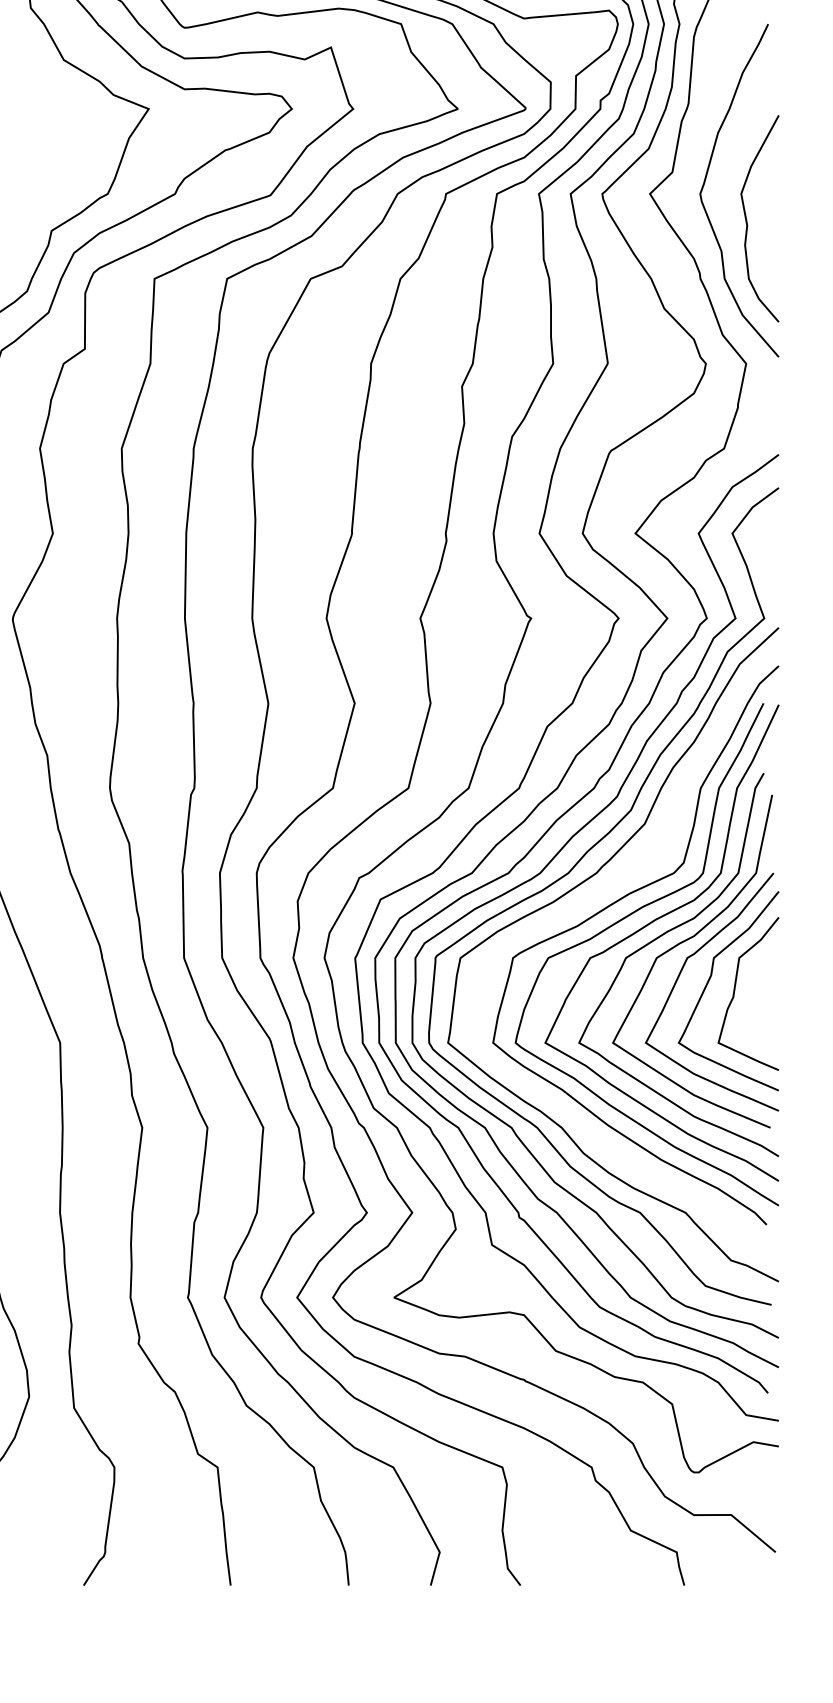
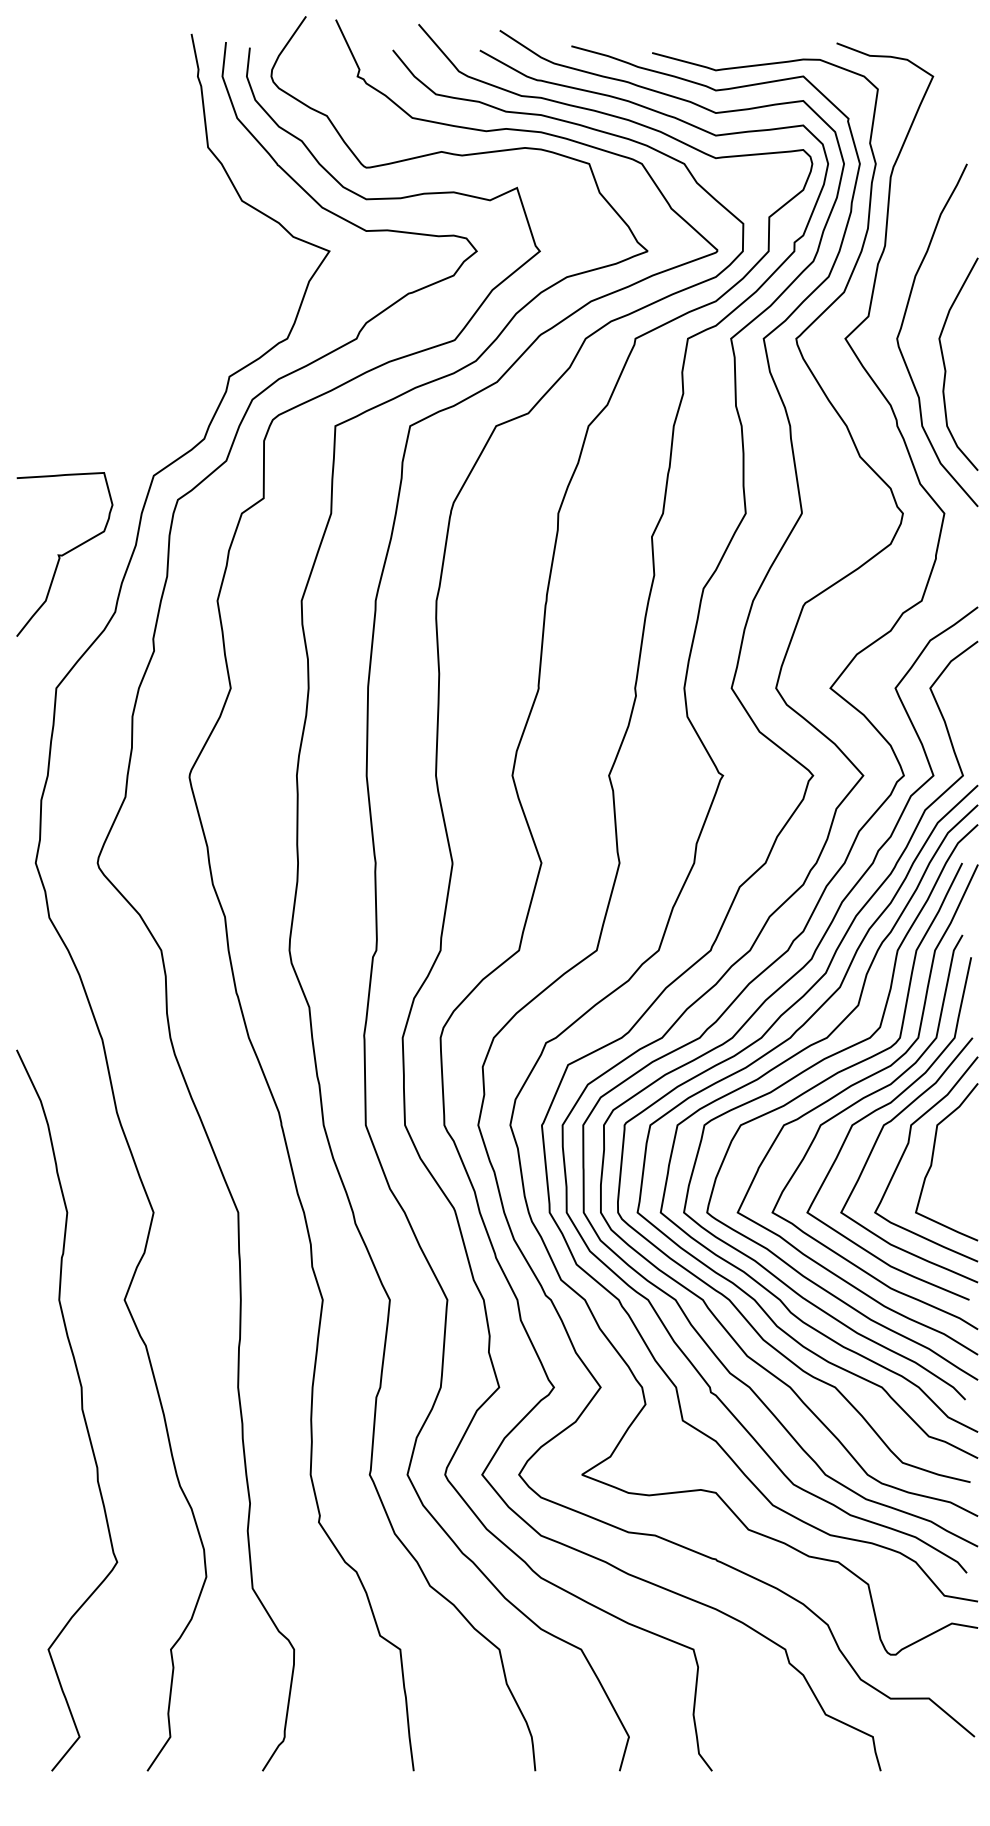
curve: (588, 899) -> (782, 1064), added

